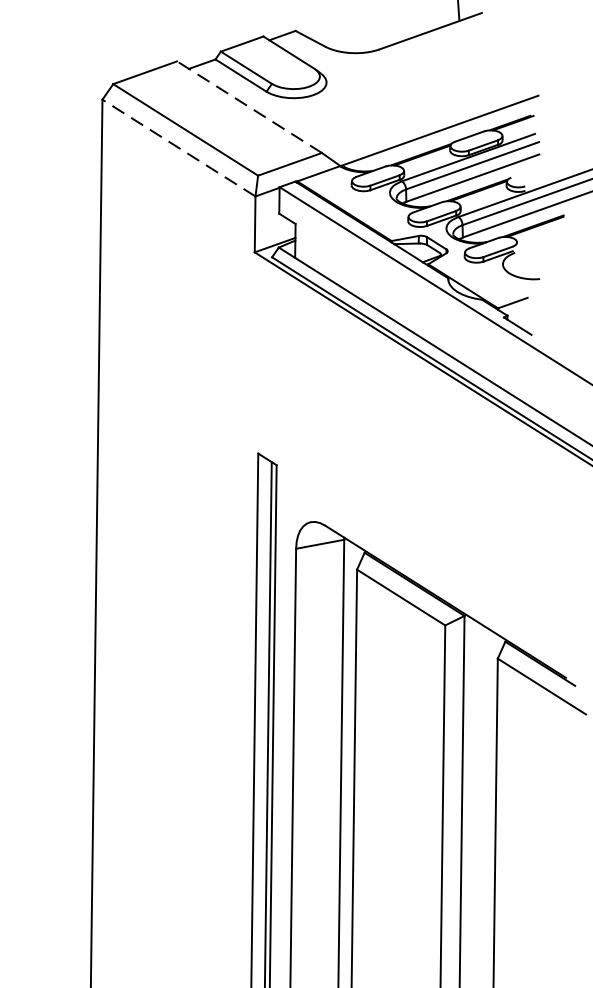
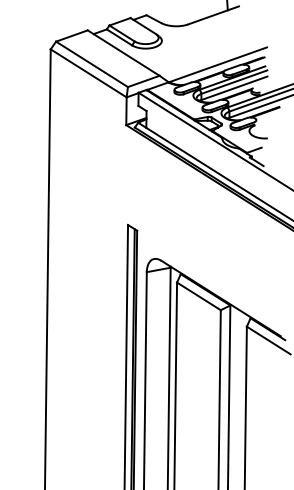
line: (249, 107) -> (123, 53), dashed -> solid
line: (178, 148) -> (88, 73), dashed -> solid

